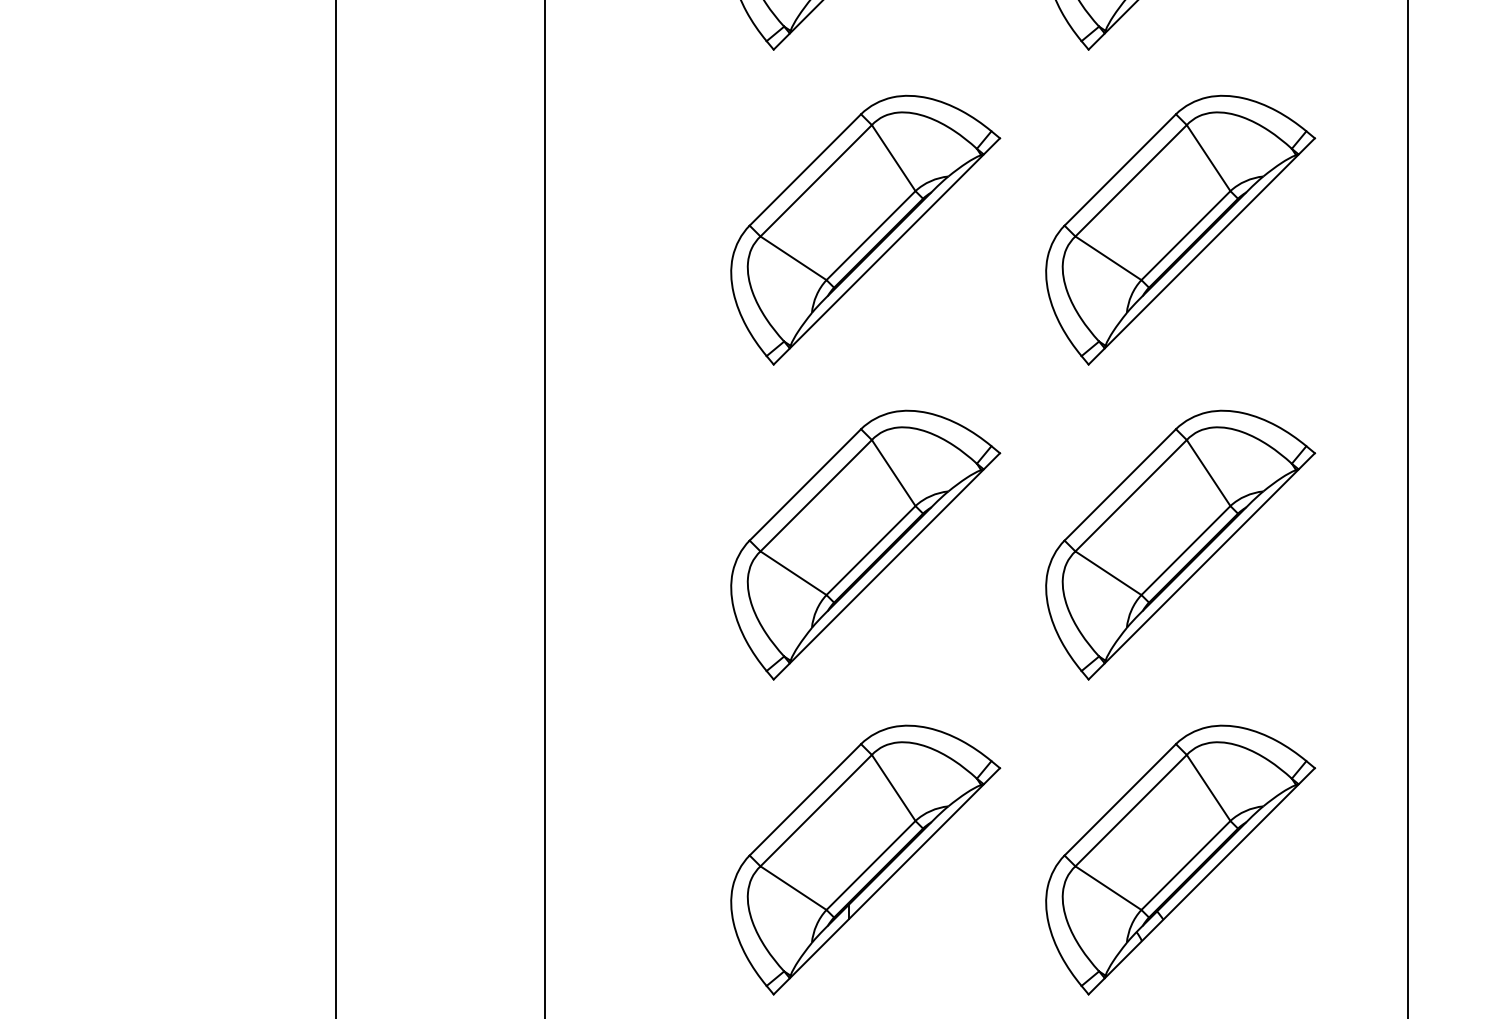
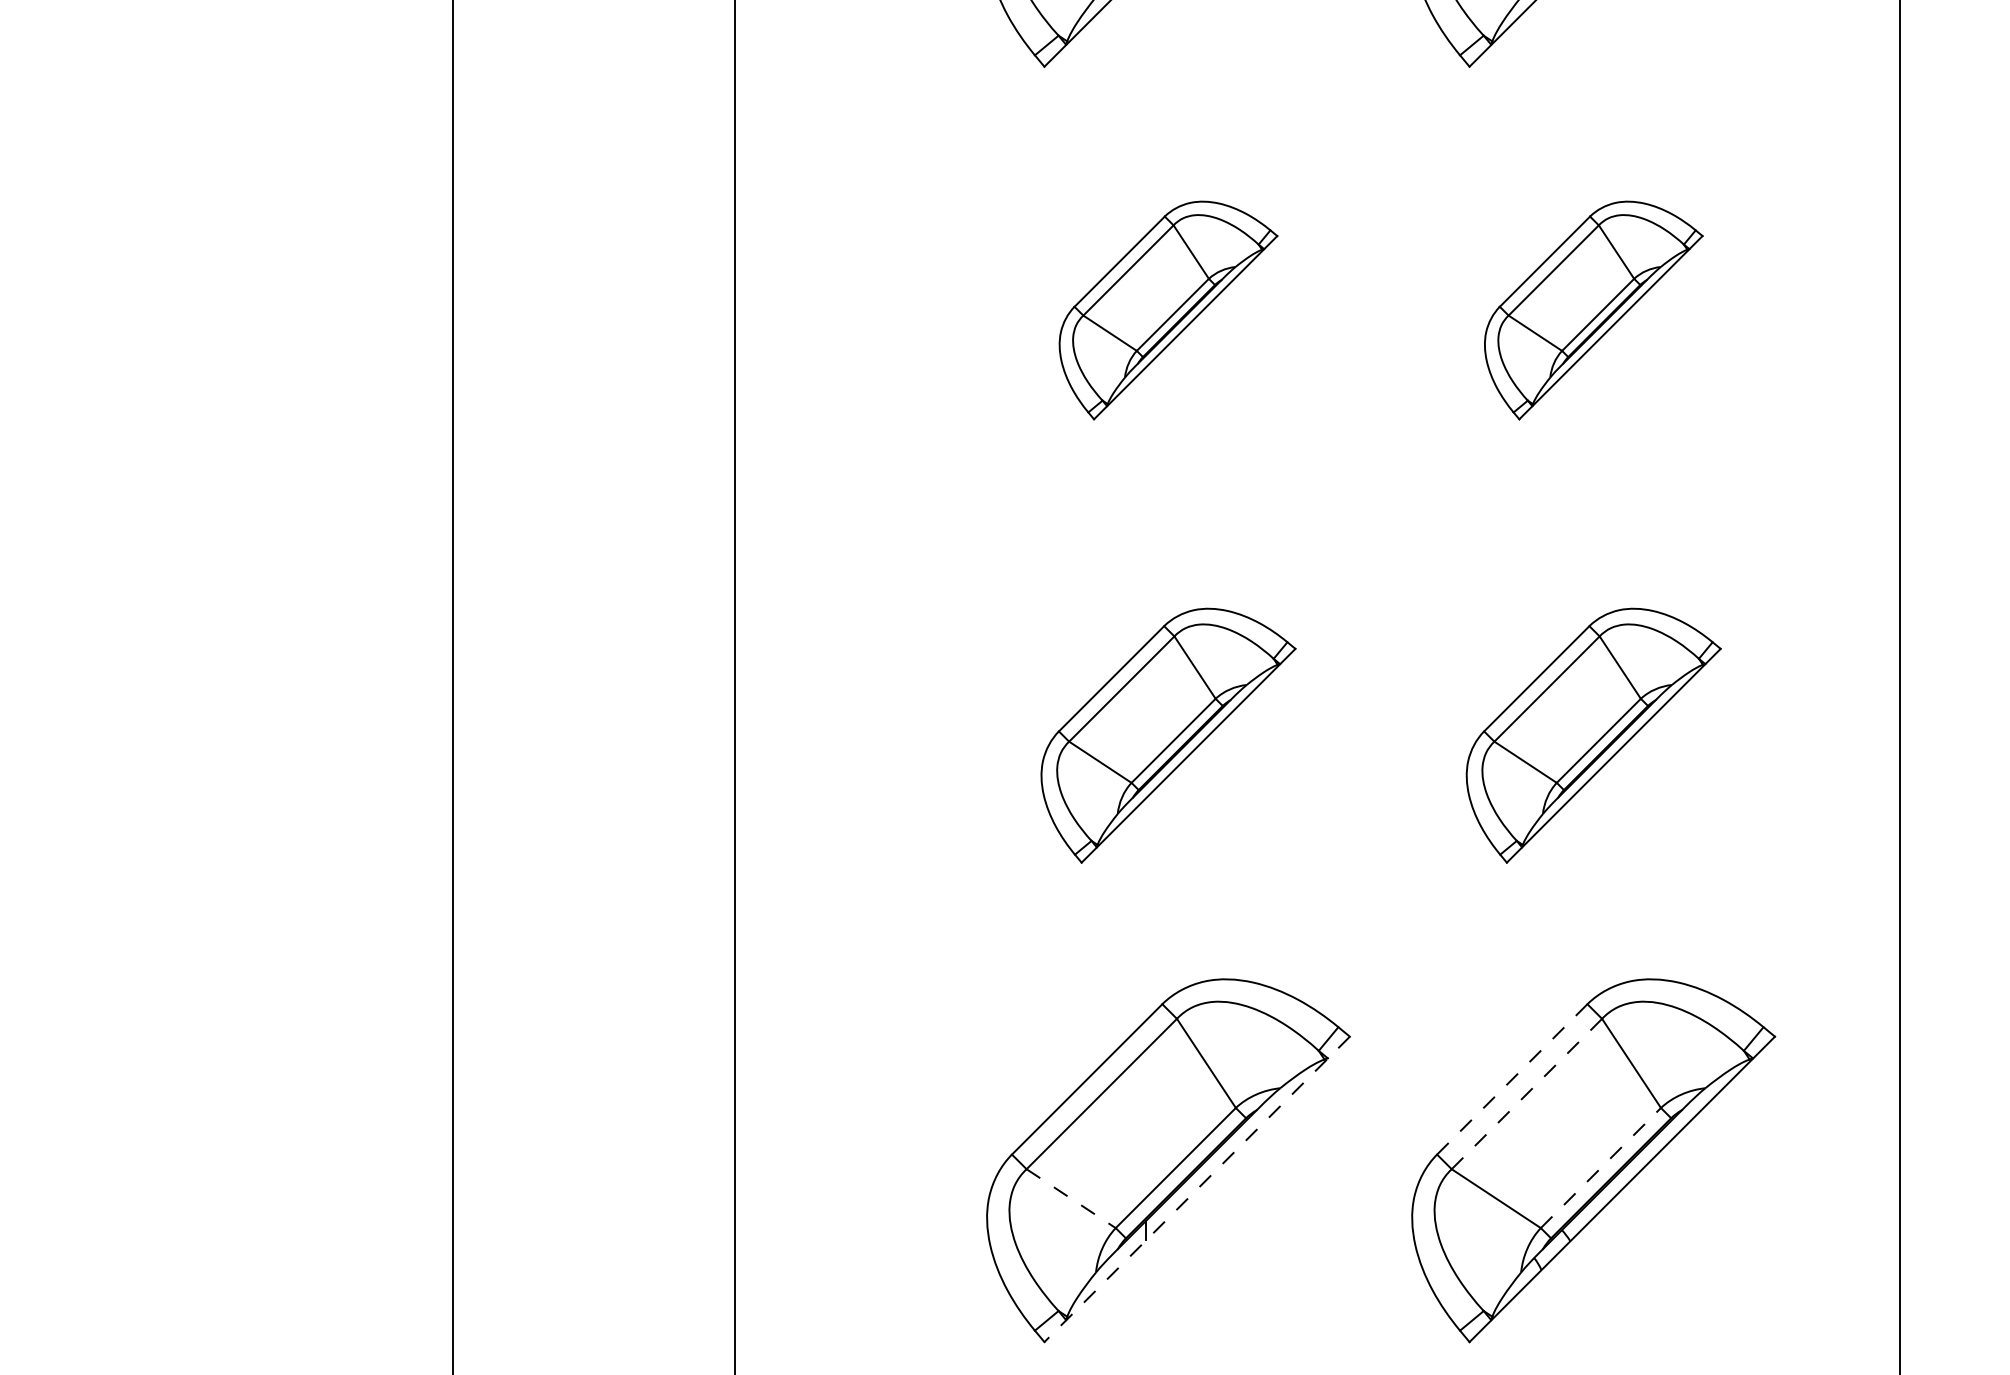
part: (865, 230) -> (1168, 310), size x0.6
part: (1180, 230) -> (1593, 310), size x0.6
part: (865, 545) -> (1168, 735), size x0.7
part: (1180, 545) -> (1593, 735), size x0.7
line: (1120, 799) -> (1512, 1079), solid -> dashed
line: (1131, 810) -> (1527, 1093), solid -> dashed
line: (1185, 865) -> (1600, 1168), solid -> dashed
line: (887, 881) -> (1197, 1189), solid -> dashed
line: (793, 888) -> (1071, 1198), solid -> dashed

